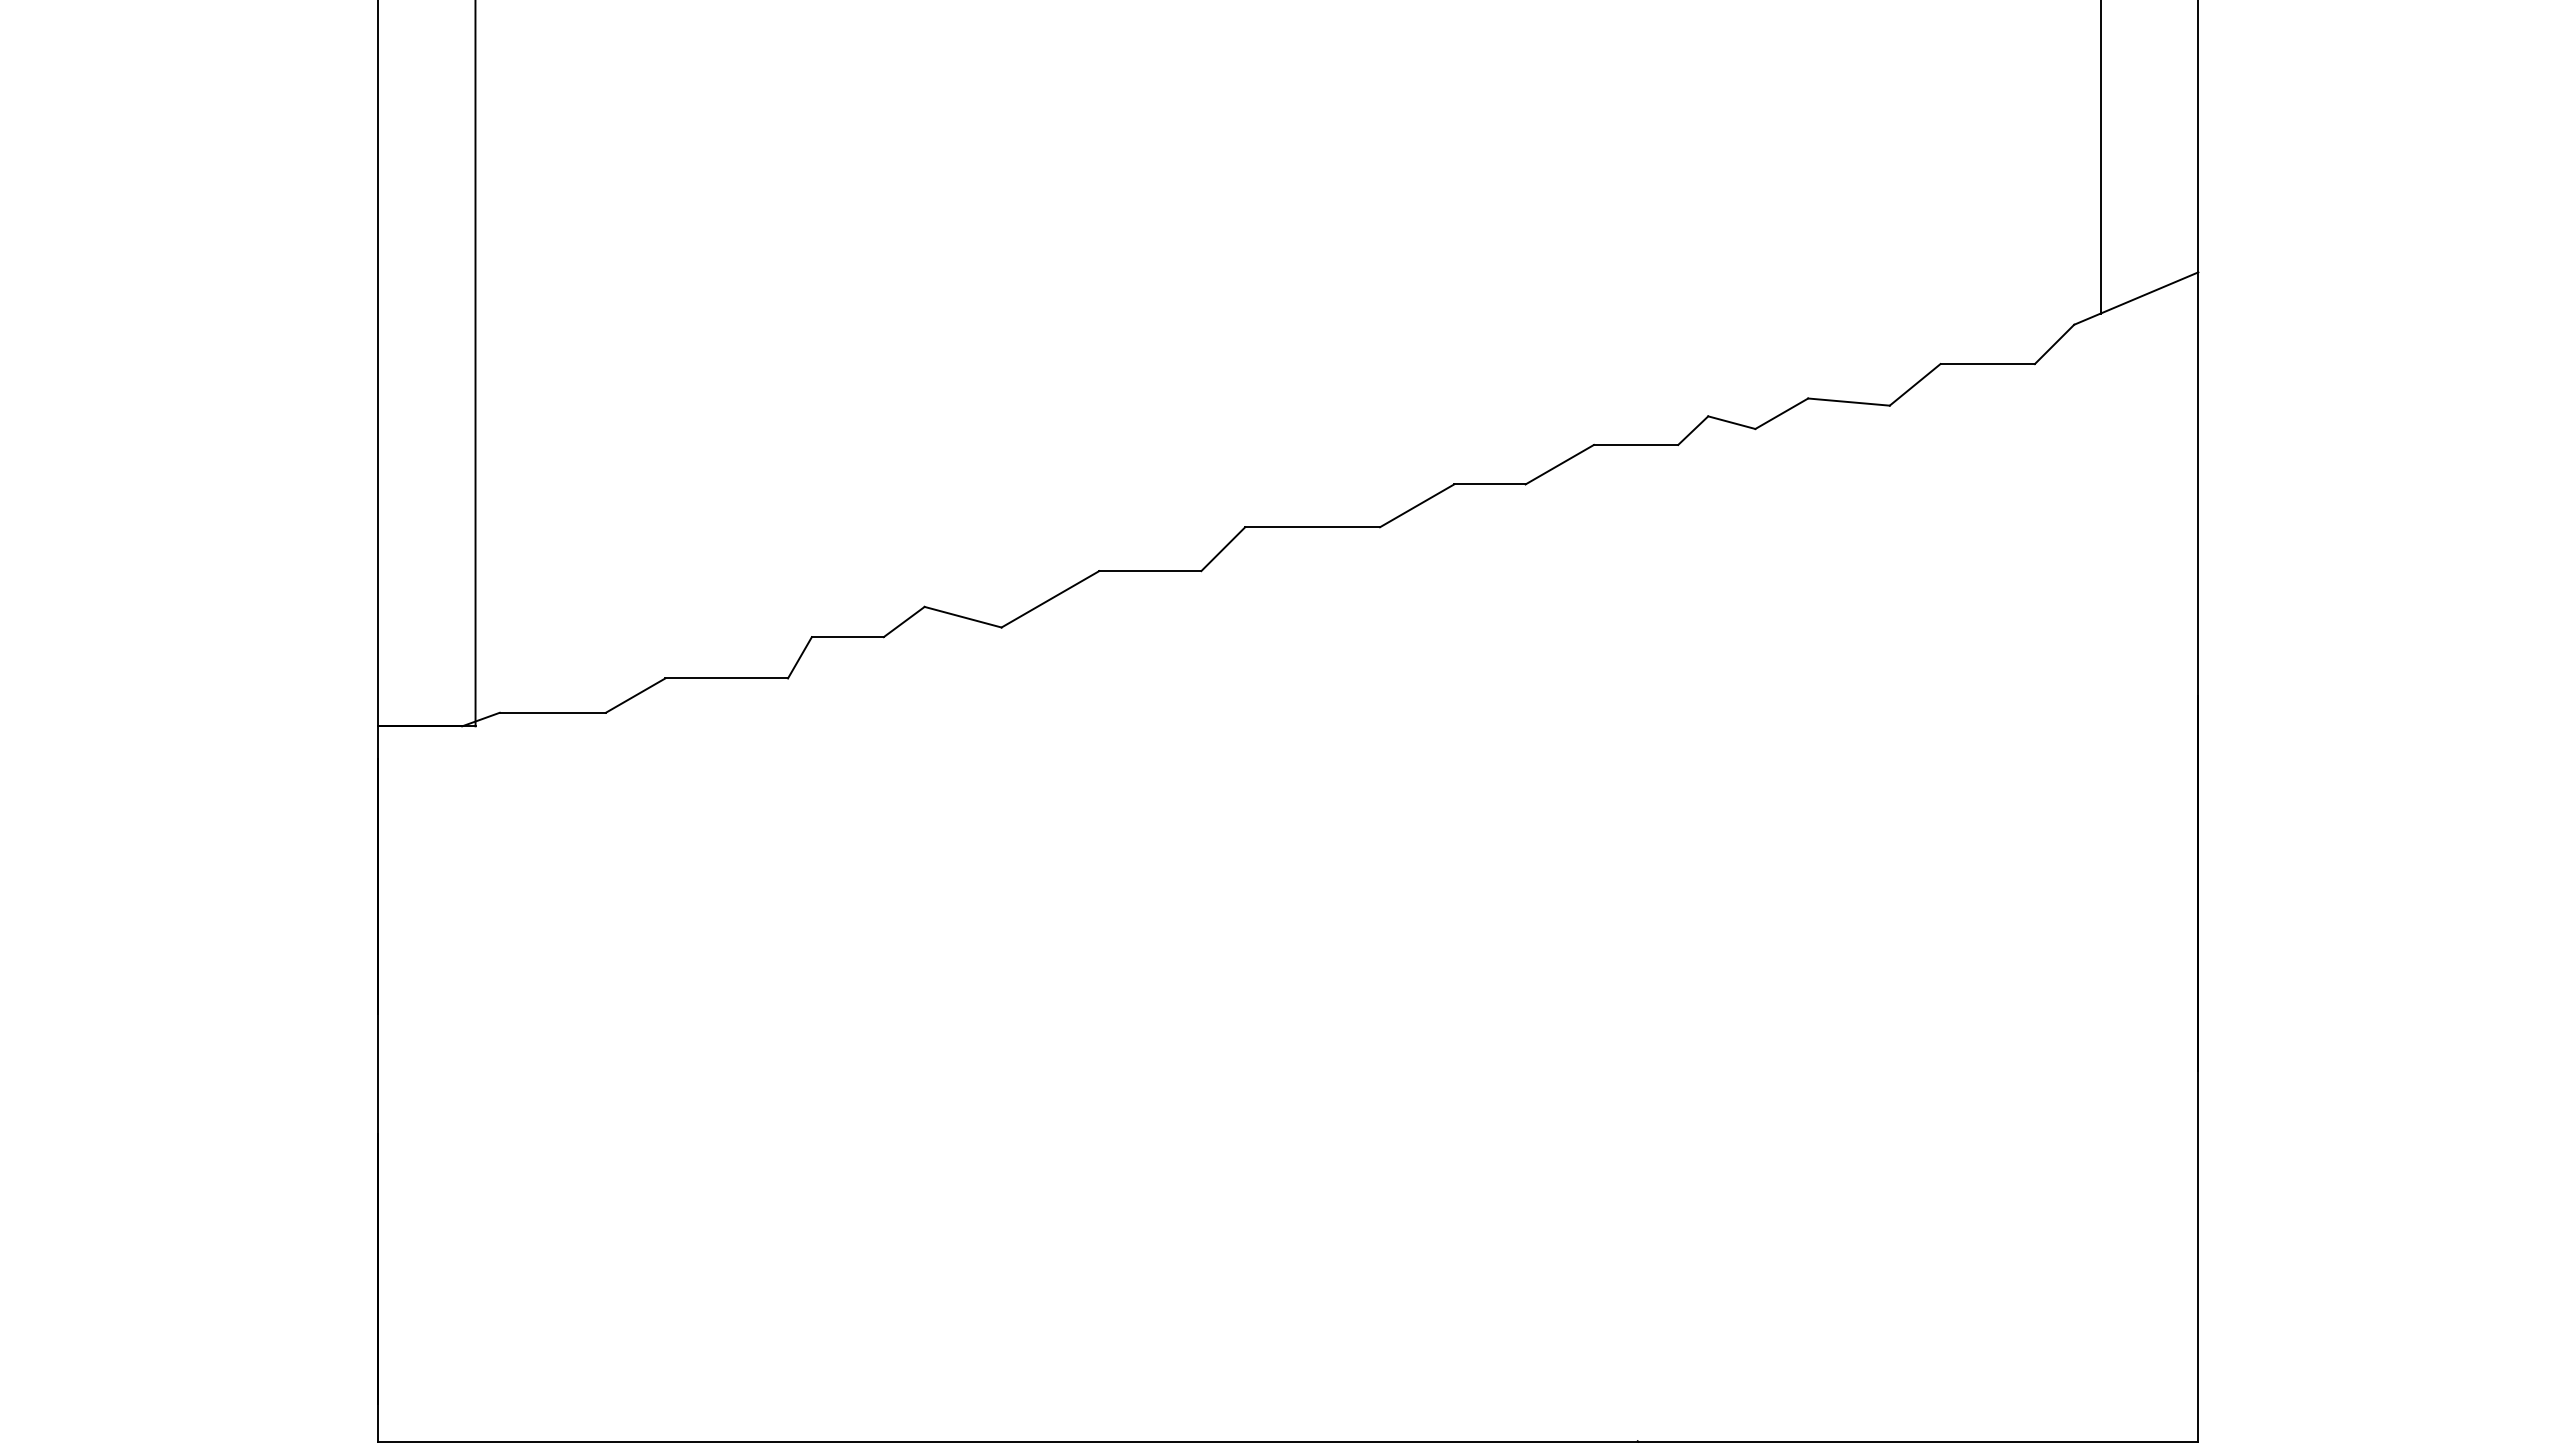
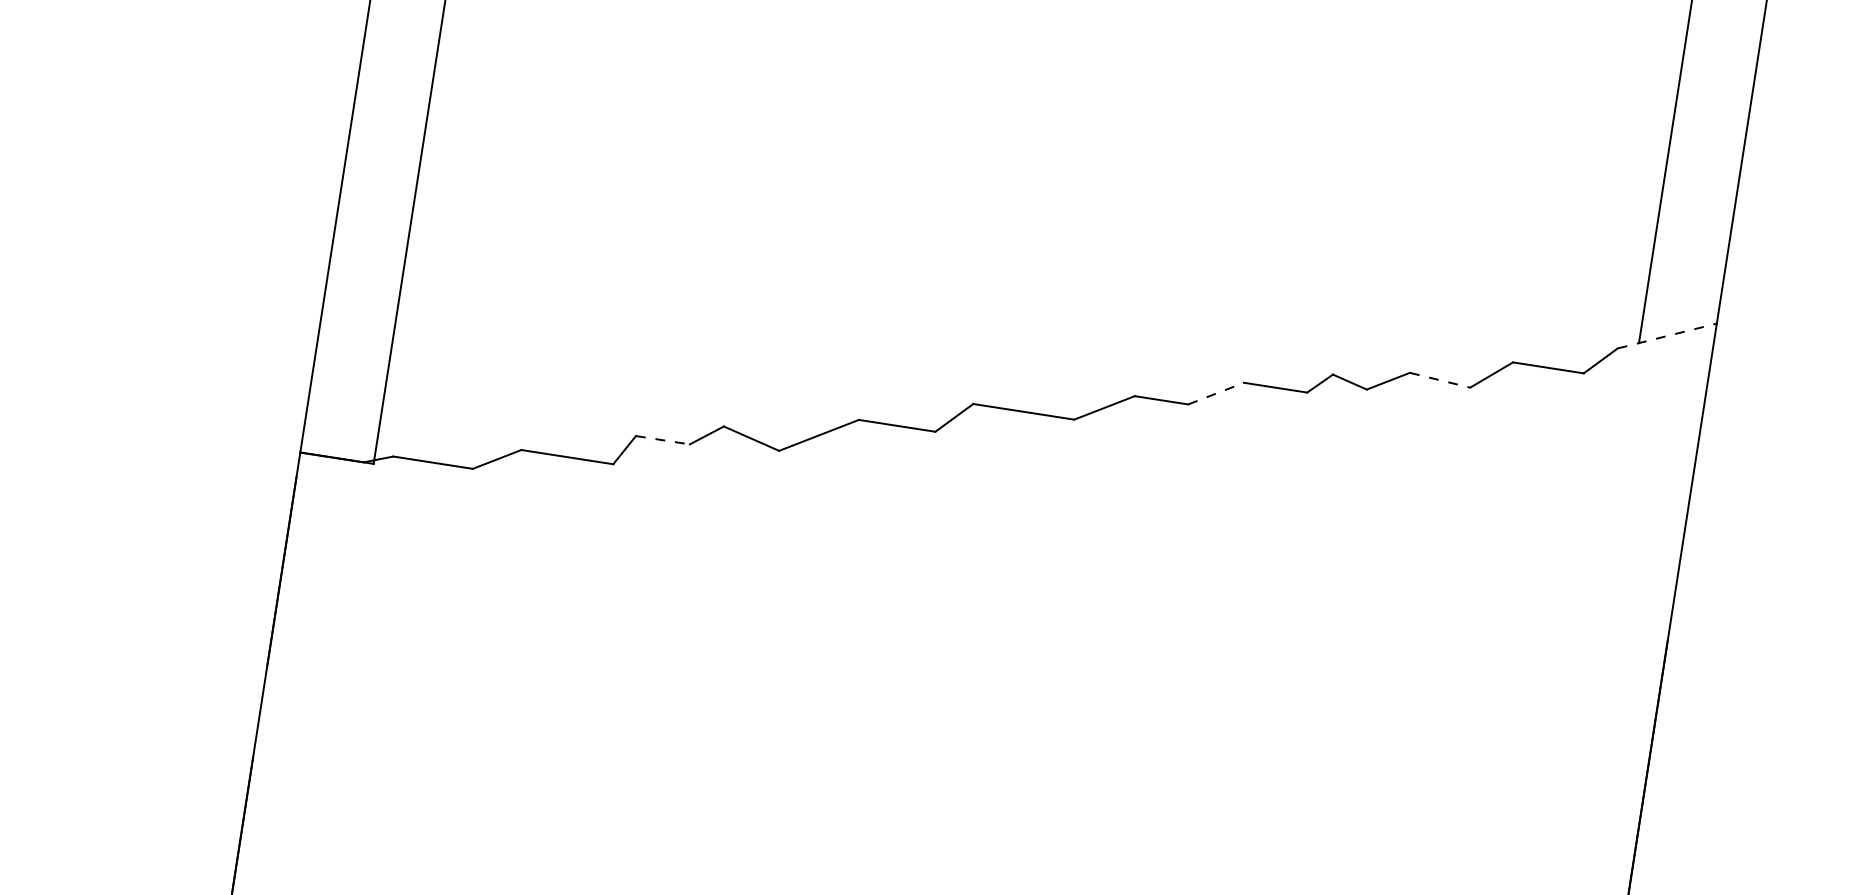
line: (2136, 298) -> (1667, 336), solid -> dashed
line: (1848, 402) -> (1439, 380), solid -> dashed
line: (1560, 464) -> (1216, 393), solid -> dashed
line: (847, 637) -> (662, 440), solid -> dashed

